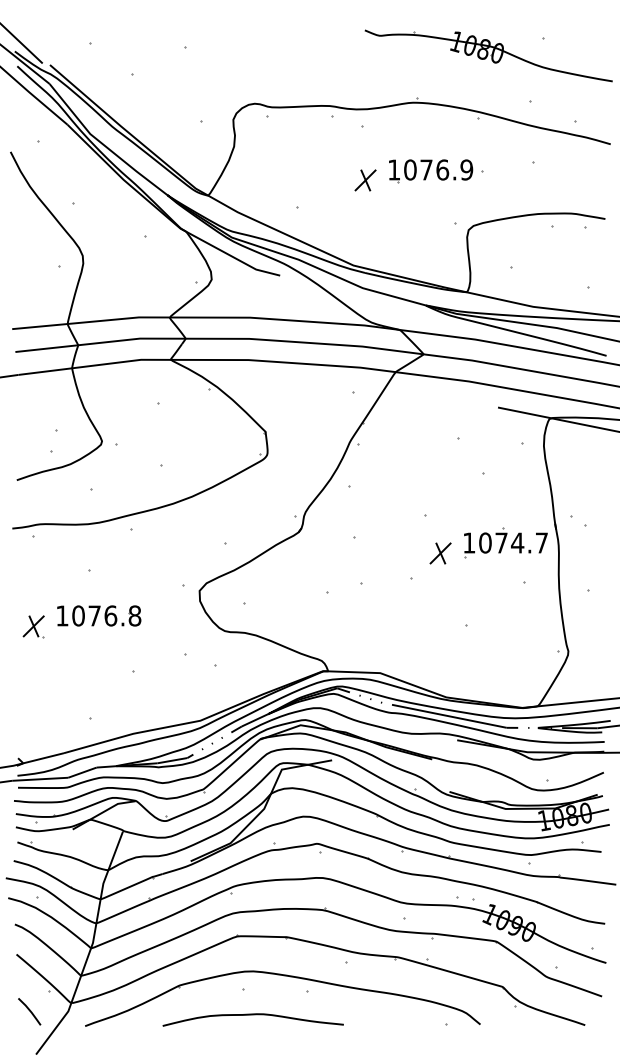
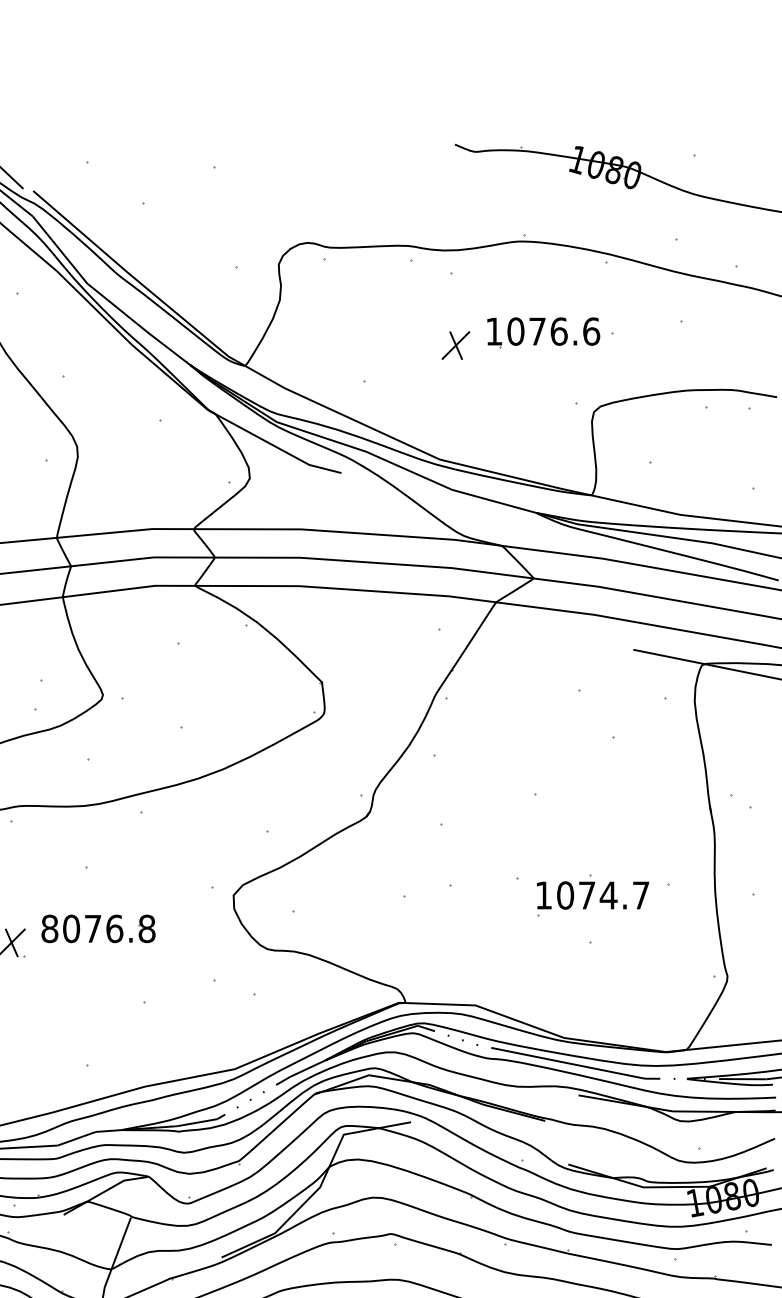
text: (466, 169) -> (591, 330), 1076.9 -> 1076.6
part: (505, 542) -> (592, 894), moved
part: (440, 553) -> (556, 845), removed
text: (62, 615) -> (49, 928), 1076.8 -> 8076.8

